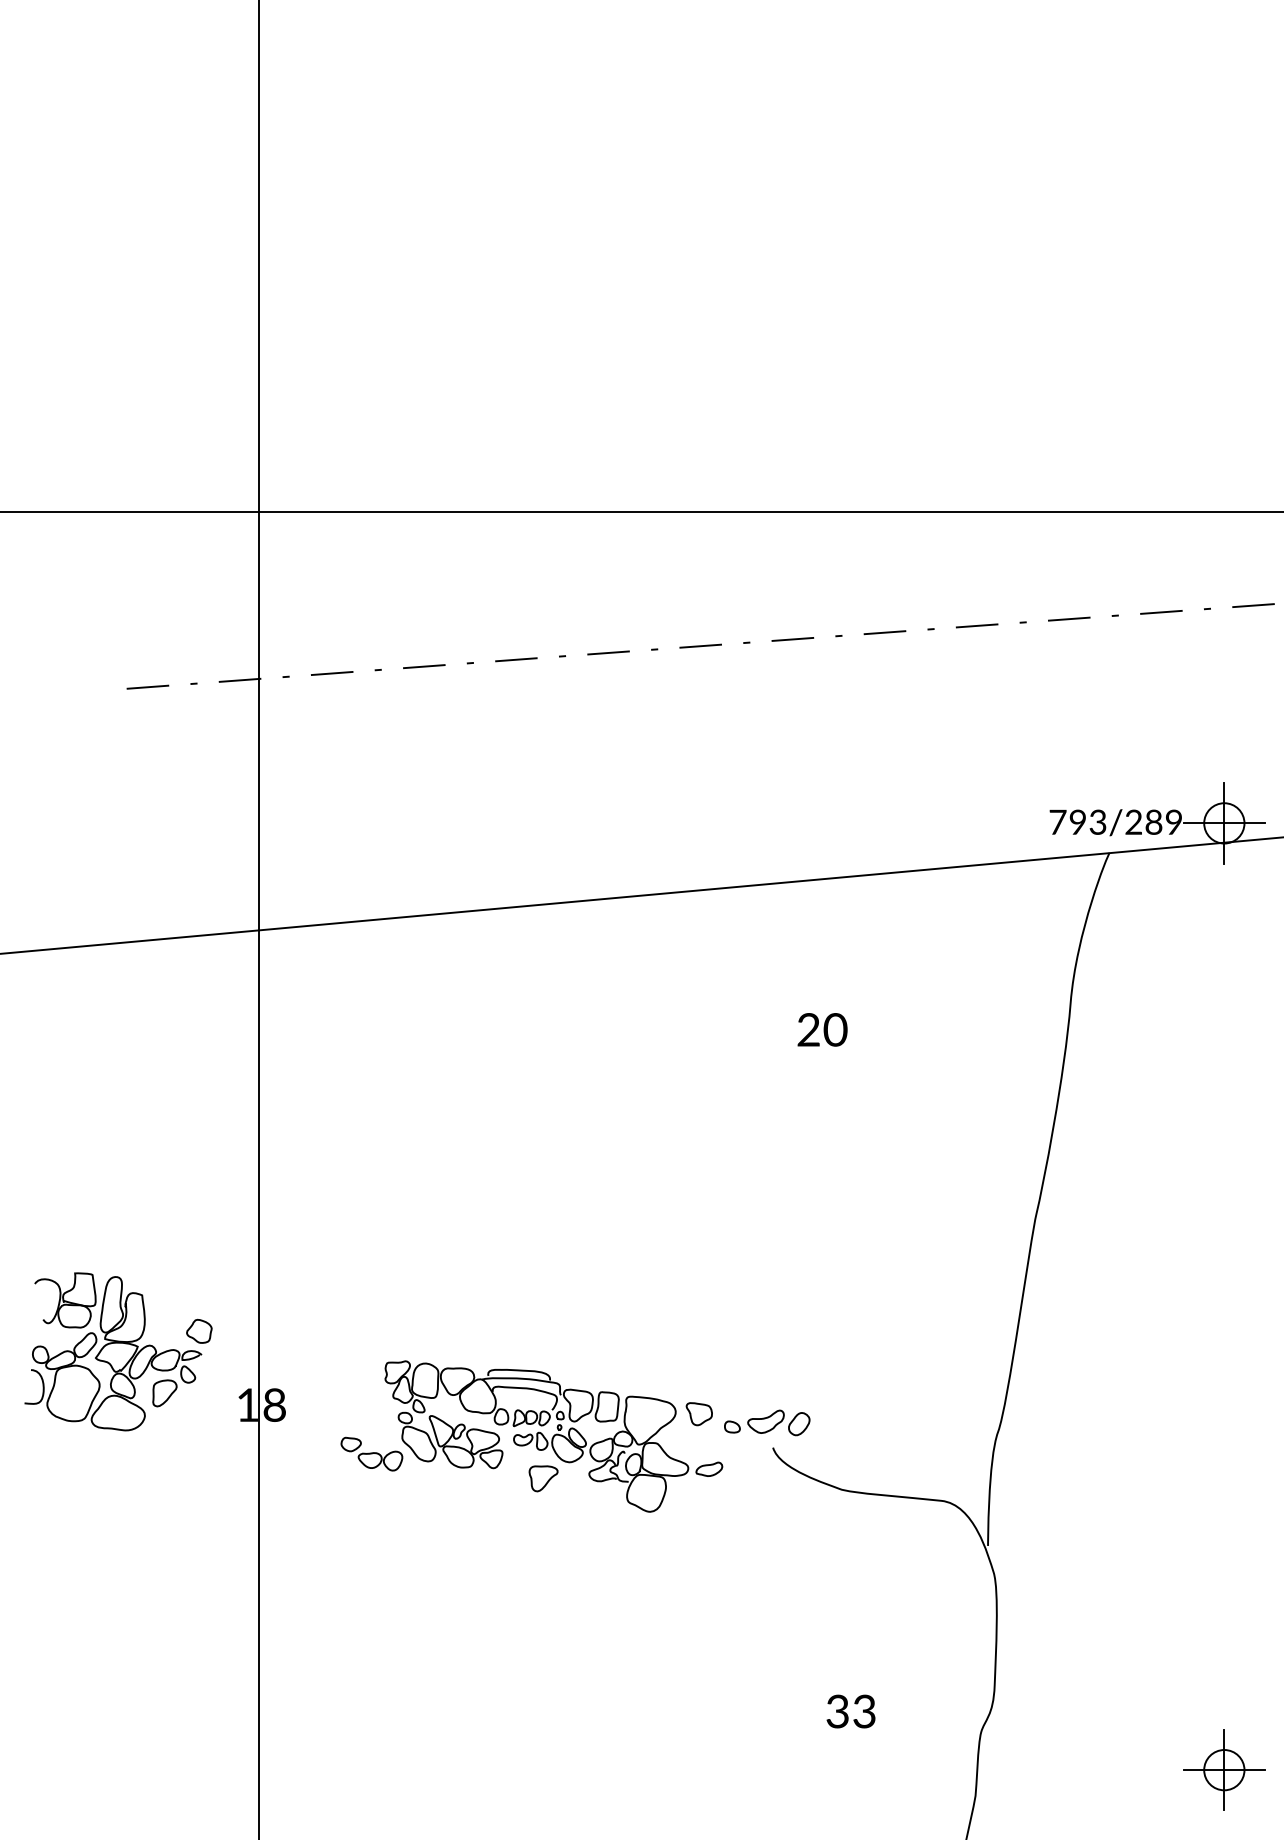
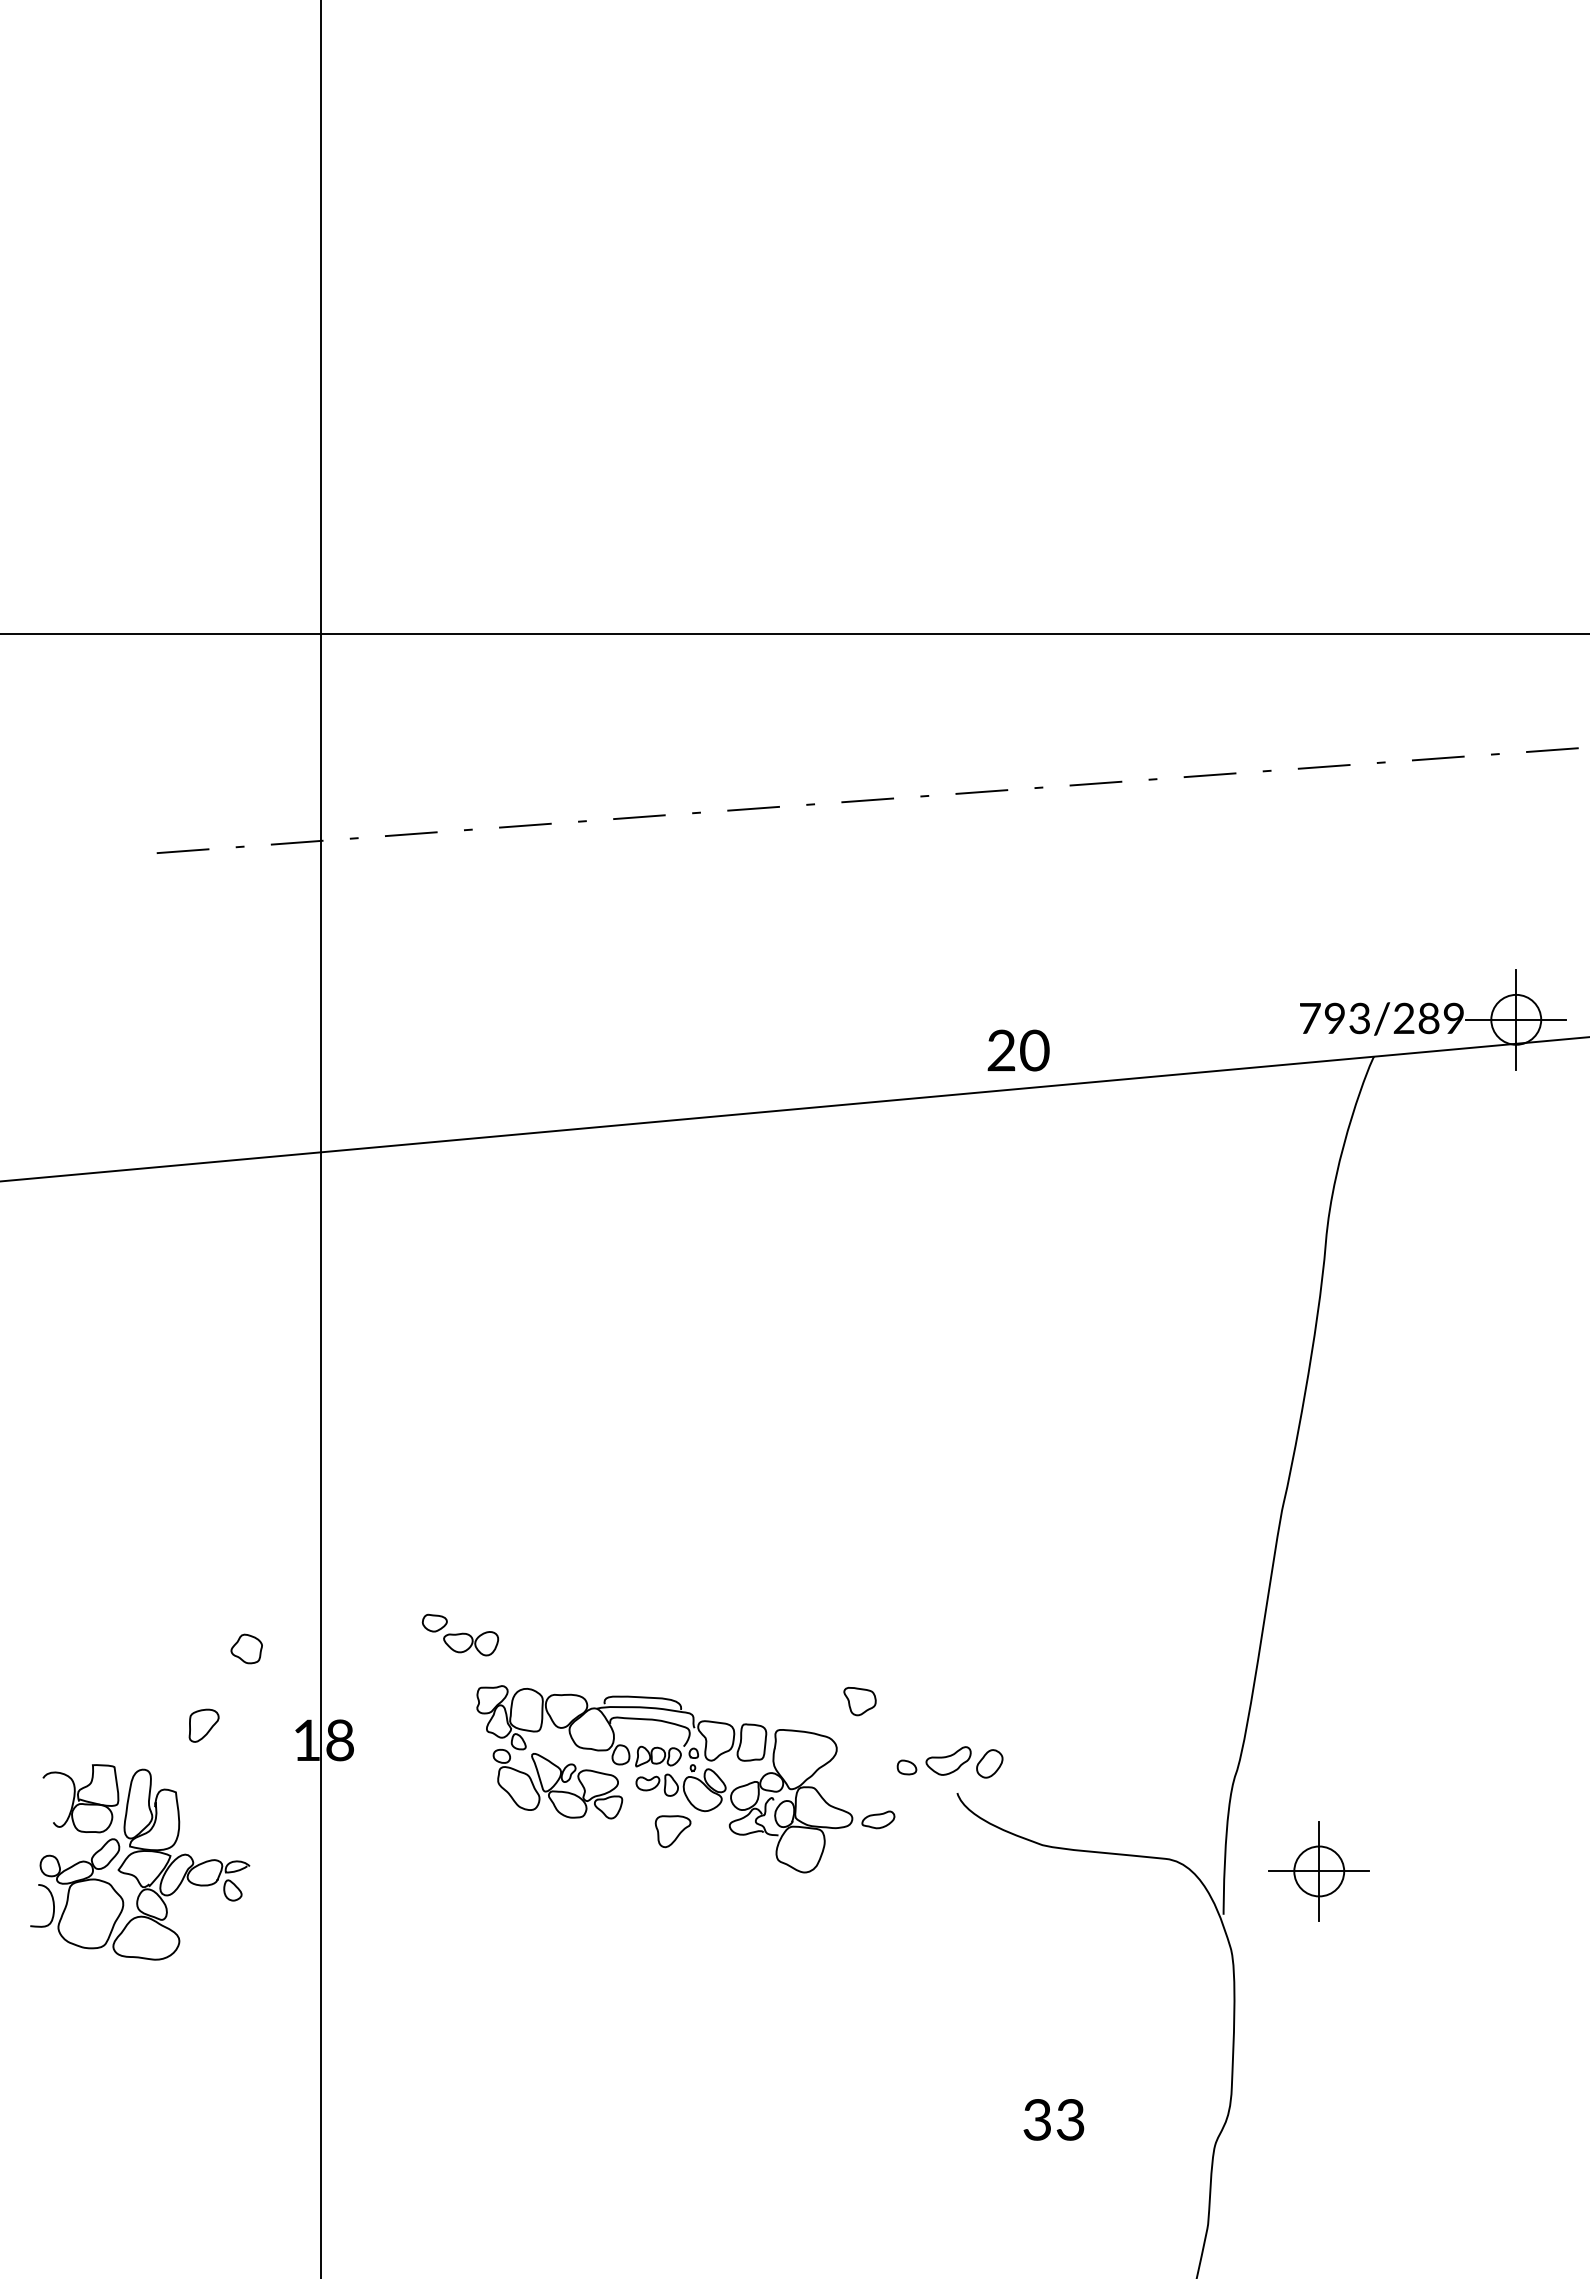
text: (822, 1029) -> (1018, 1050), moved
part: (113, 1351) -> (140, 1862), moved
part: (698, 1414) -> (859, 1701), moved
part: (371, 1453) -> (460, 1634), moved
part: (1223, 1770) -> (1318, 1871), moved

